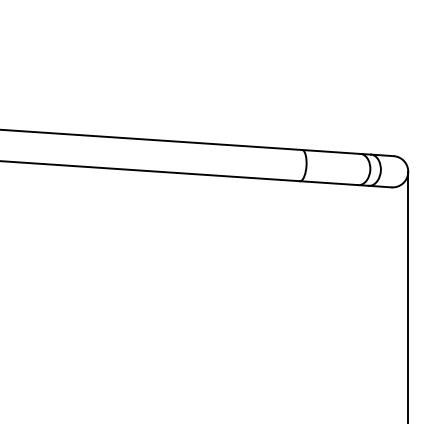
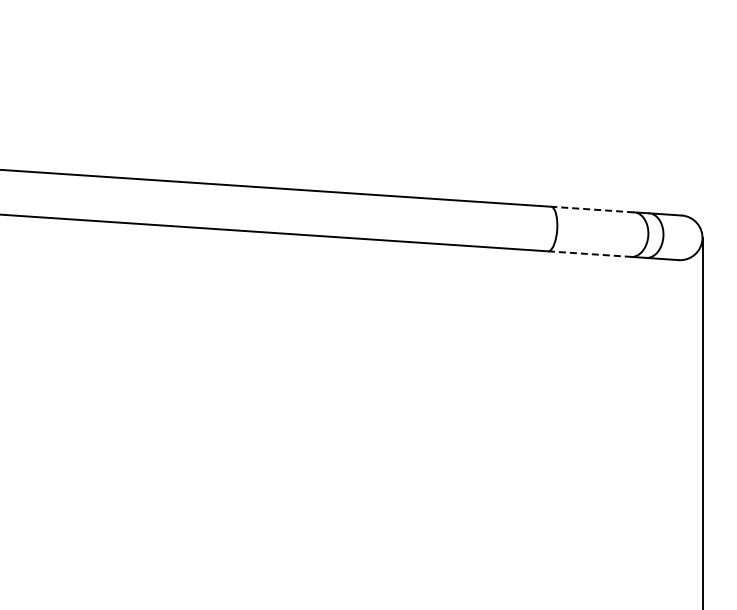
line: (331, 151) -> (592, 209), solid -> dashed
line: (329, 183) -> (589, 254), solid -> dashed

